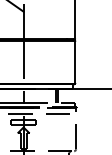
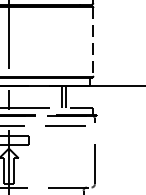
line: (75, 62) -> (93, 42), solid -> dashed

